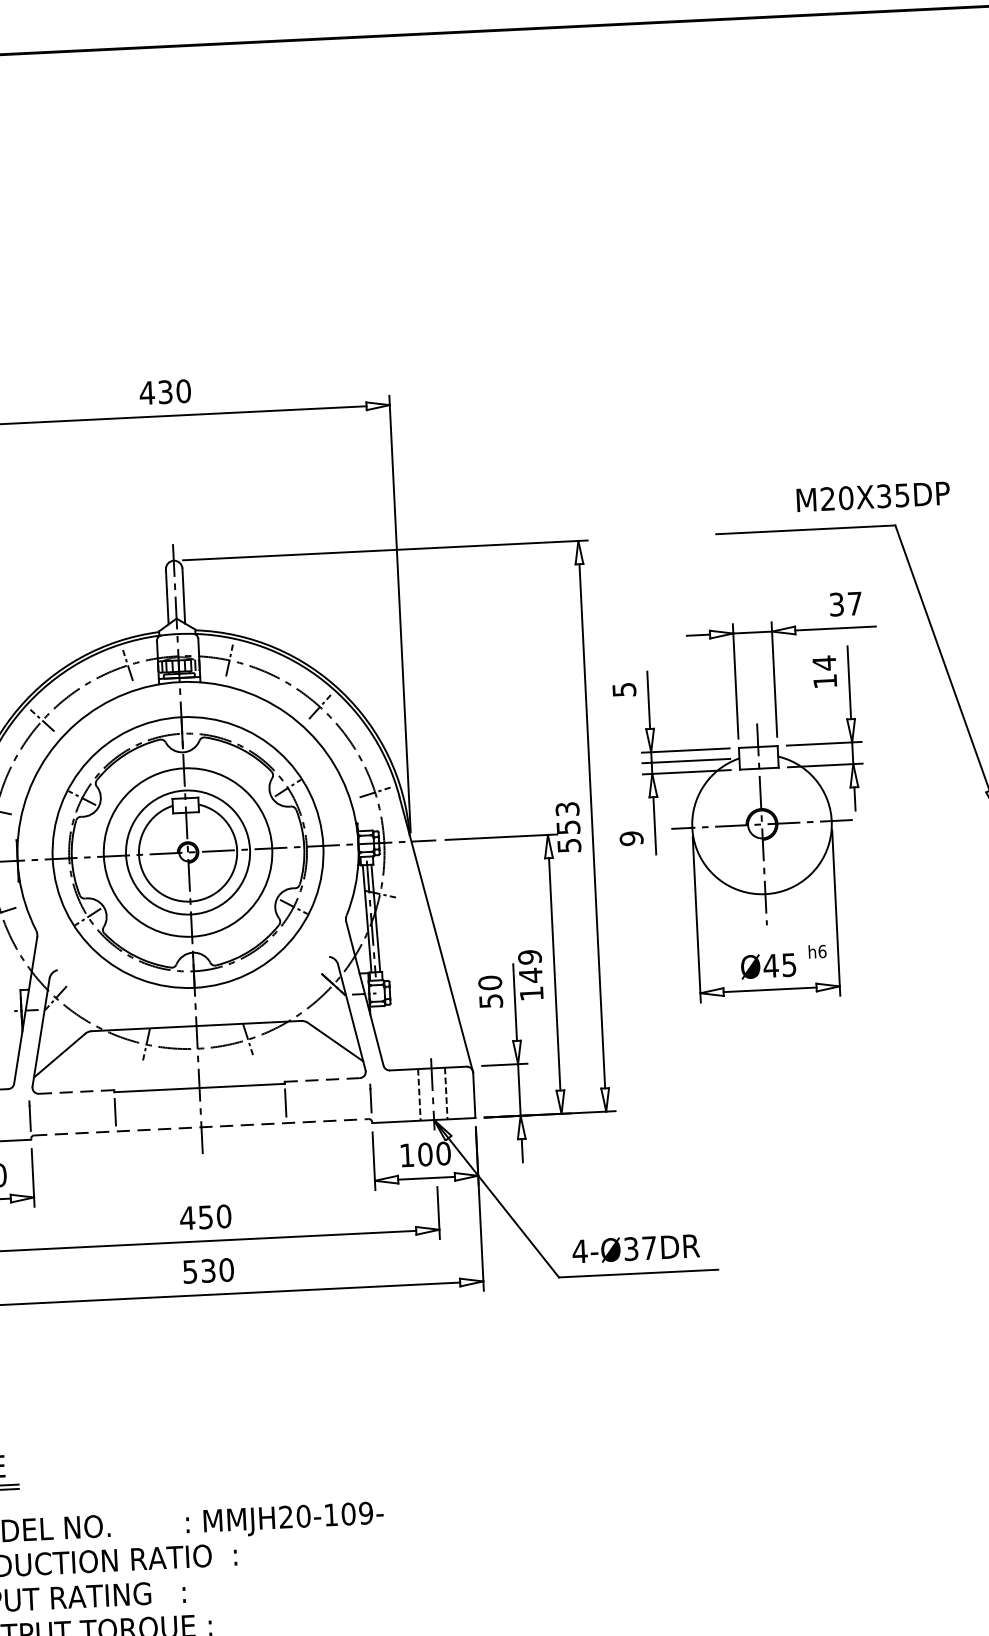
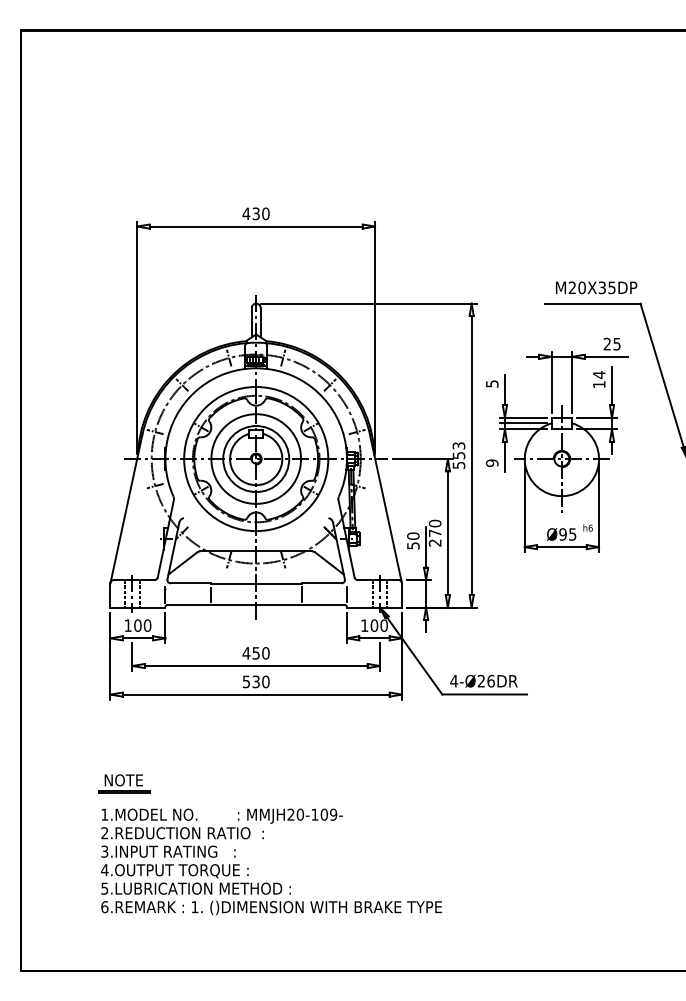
text: (873, 496) -> (596, 287), moved
text: (844, 604) -> (611, 344), 37 -> 25
text: (770, 966) -> (562, 534), Ø45 -> Ø95
text: (529, 975) -> (434, 533), 149 -> 270
line: (323, 1080) -> (322, 583), dashed -> solid
line: (77, 1092) -> (191, 583), dashed -> solid
line: (202, 1127) -> (256, 605), dashed -> solid
text: (638, 1247) -> (485, 680), 4-Ø37DR -> 4-Ø26DR

